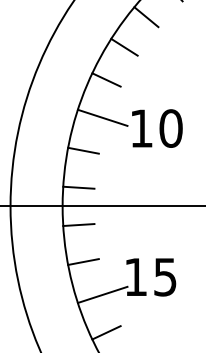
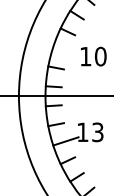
line: (101, 118) -> (65, 51), removed
text: (164, 275) -> (97, 131), 15 -> 13

